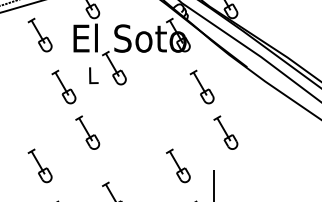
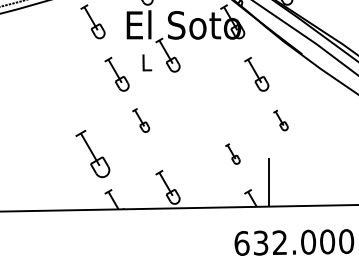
part: (87, 132) -> (140, 120), size x0.7
part: (225, 132) -> (280, 120), size x0.6
part: (39, 165) -> (92, 153), size x1.4
part: (178, 165) -> (232, 153), size x0.6

